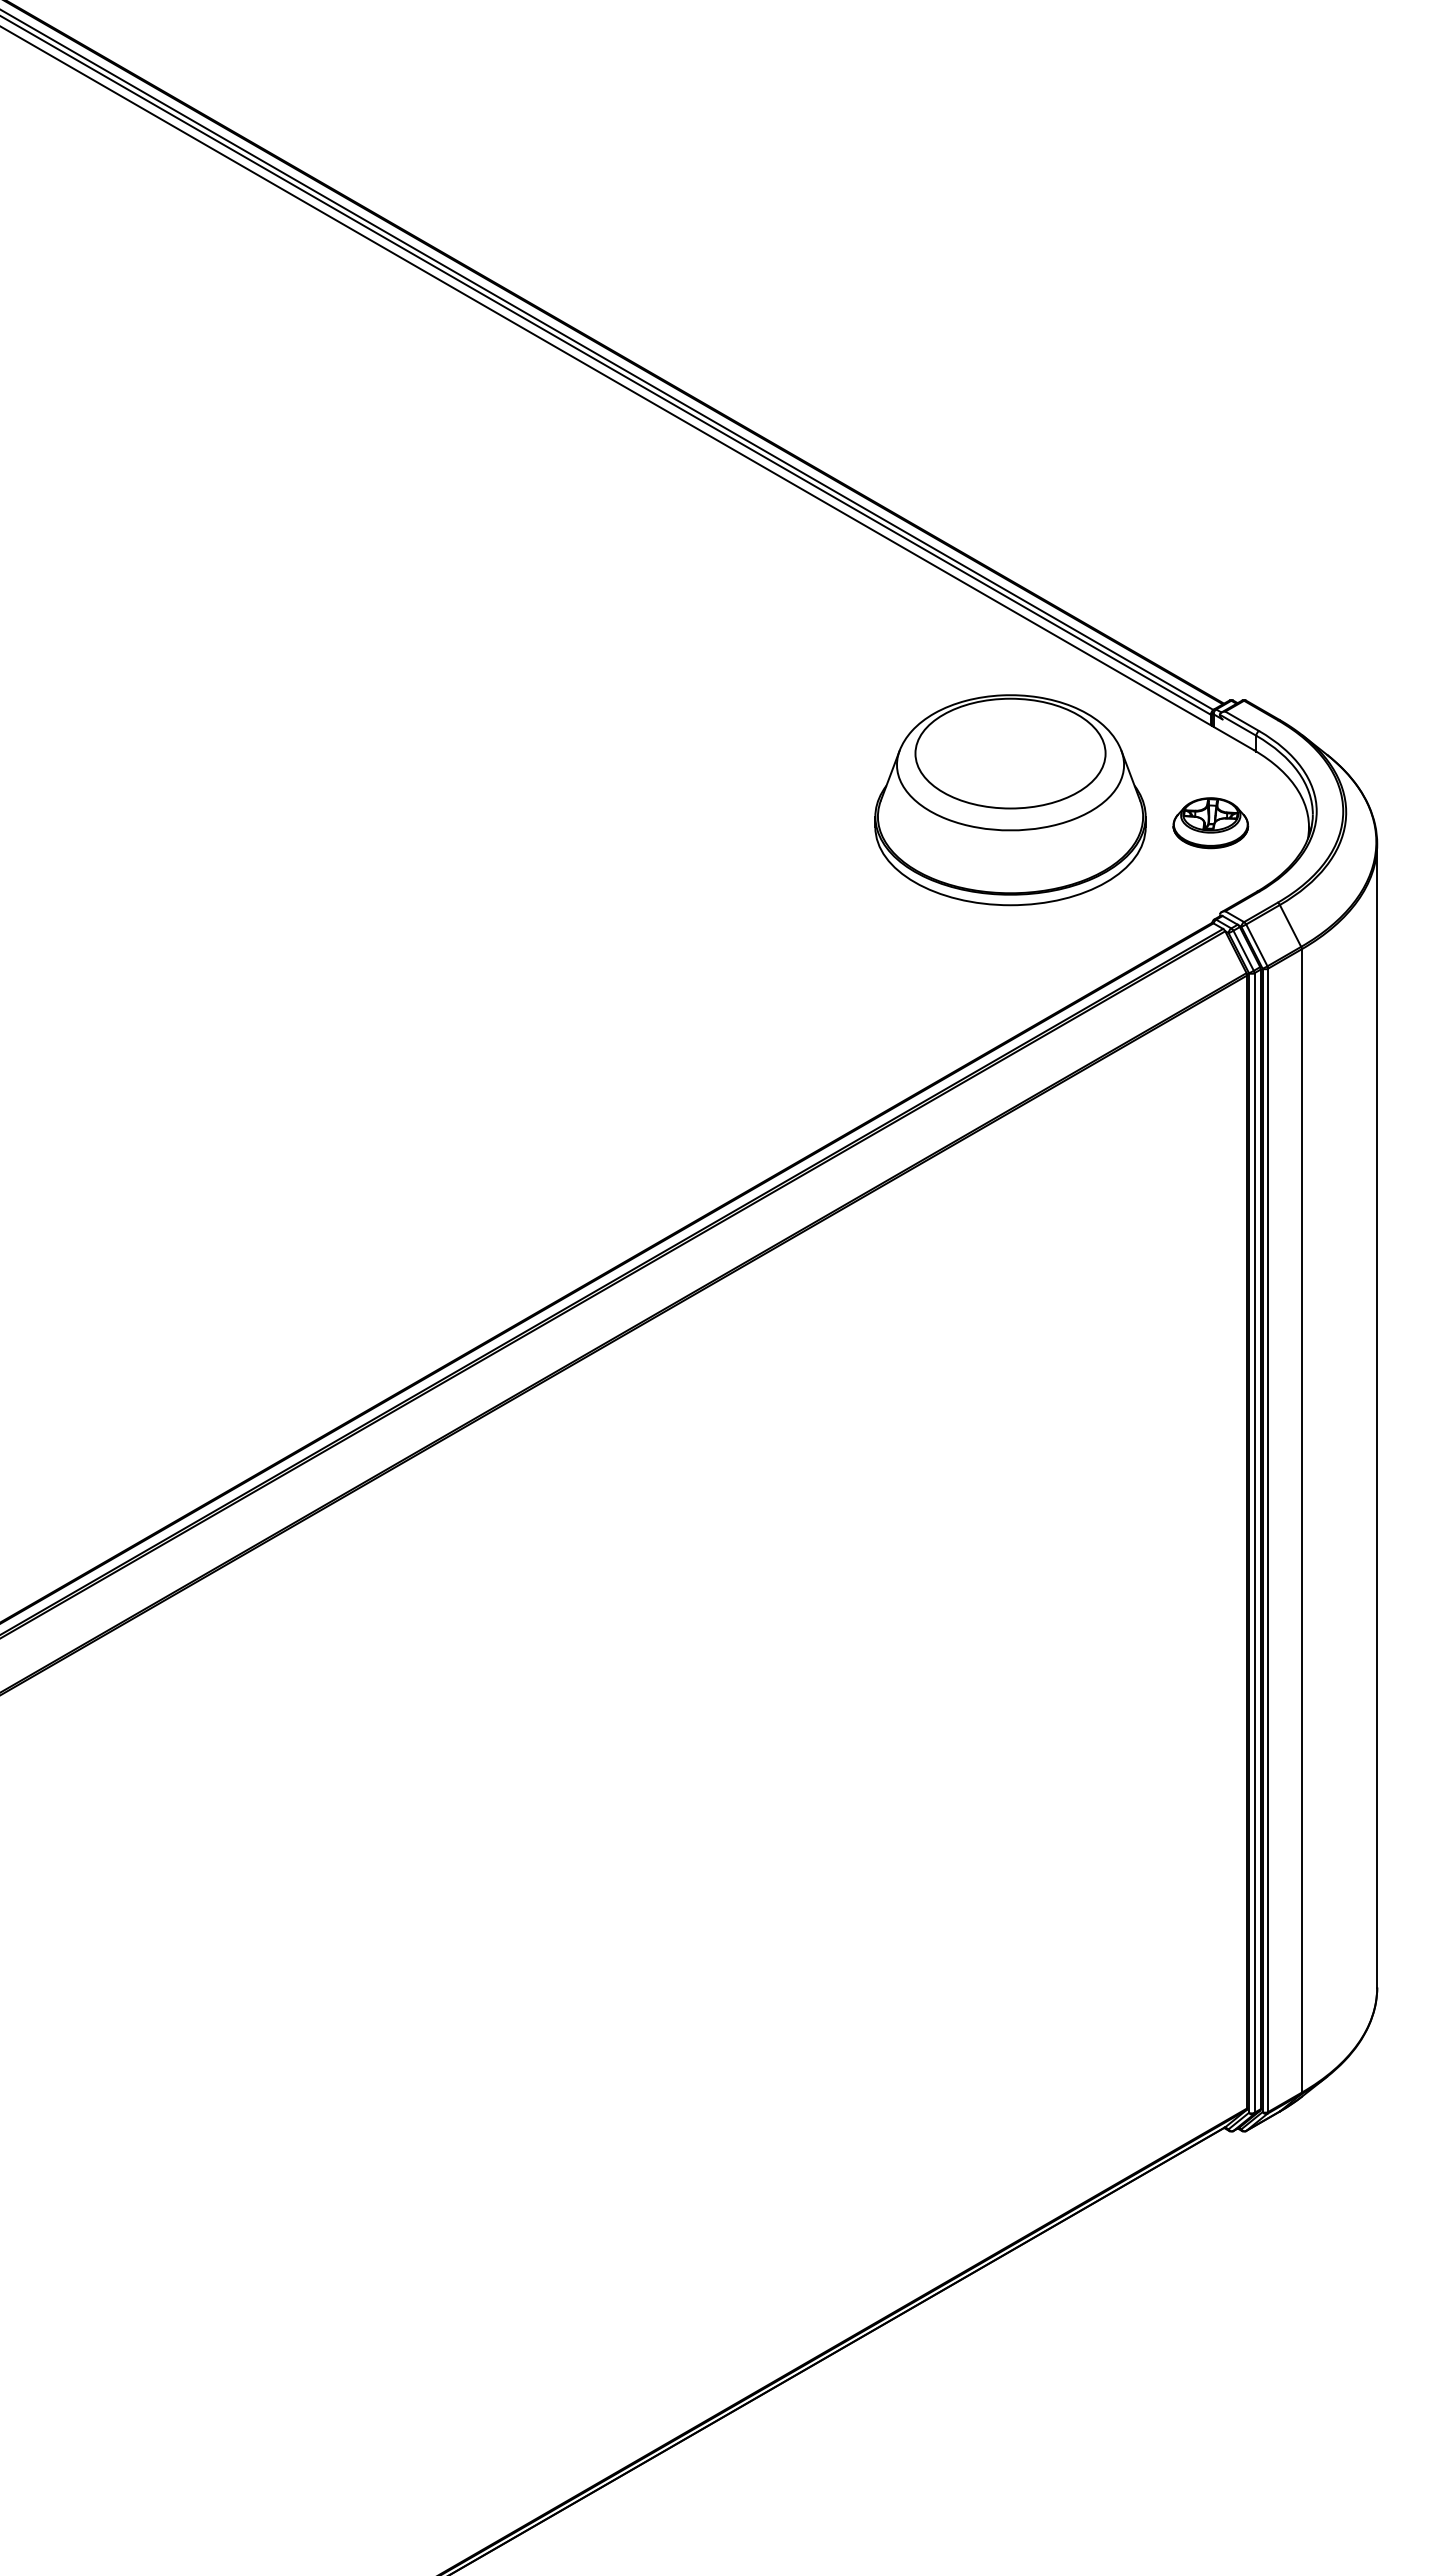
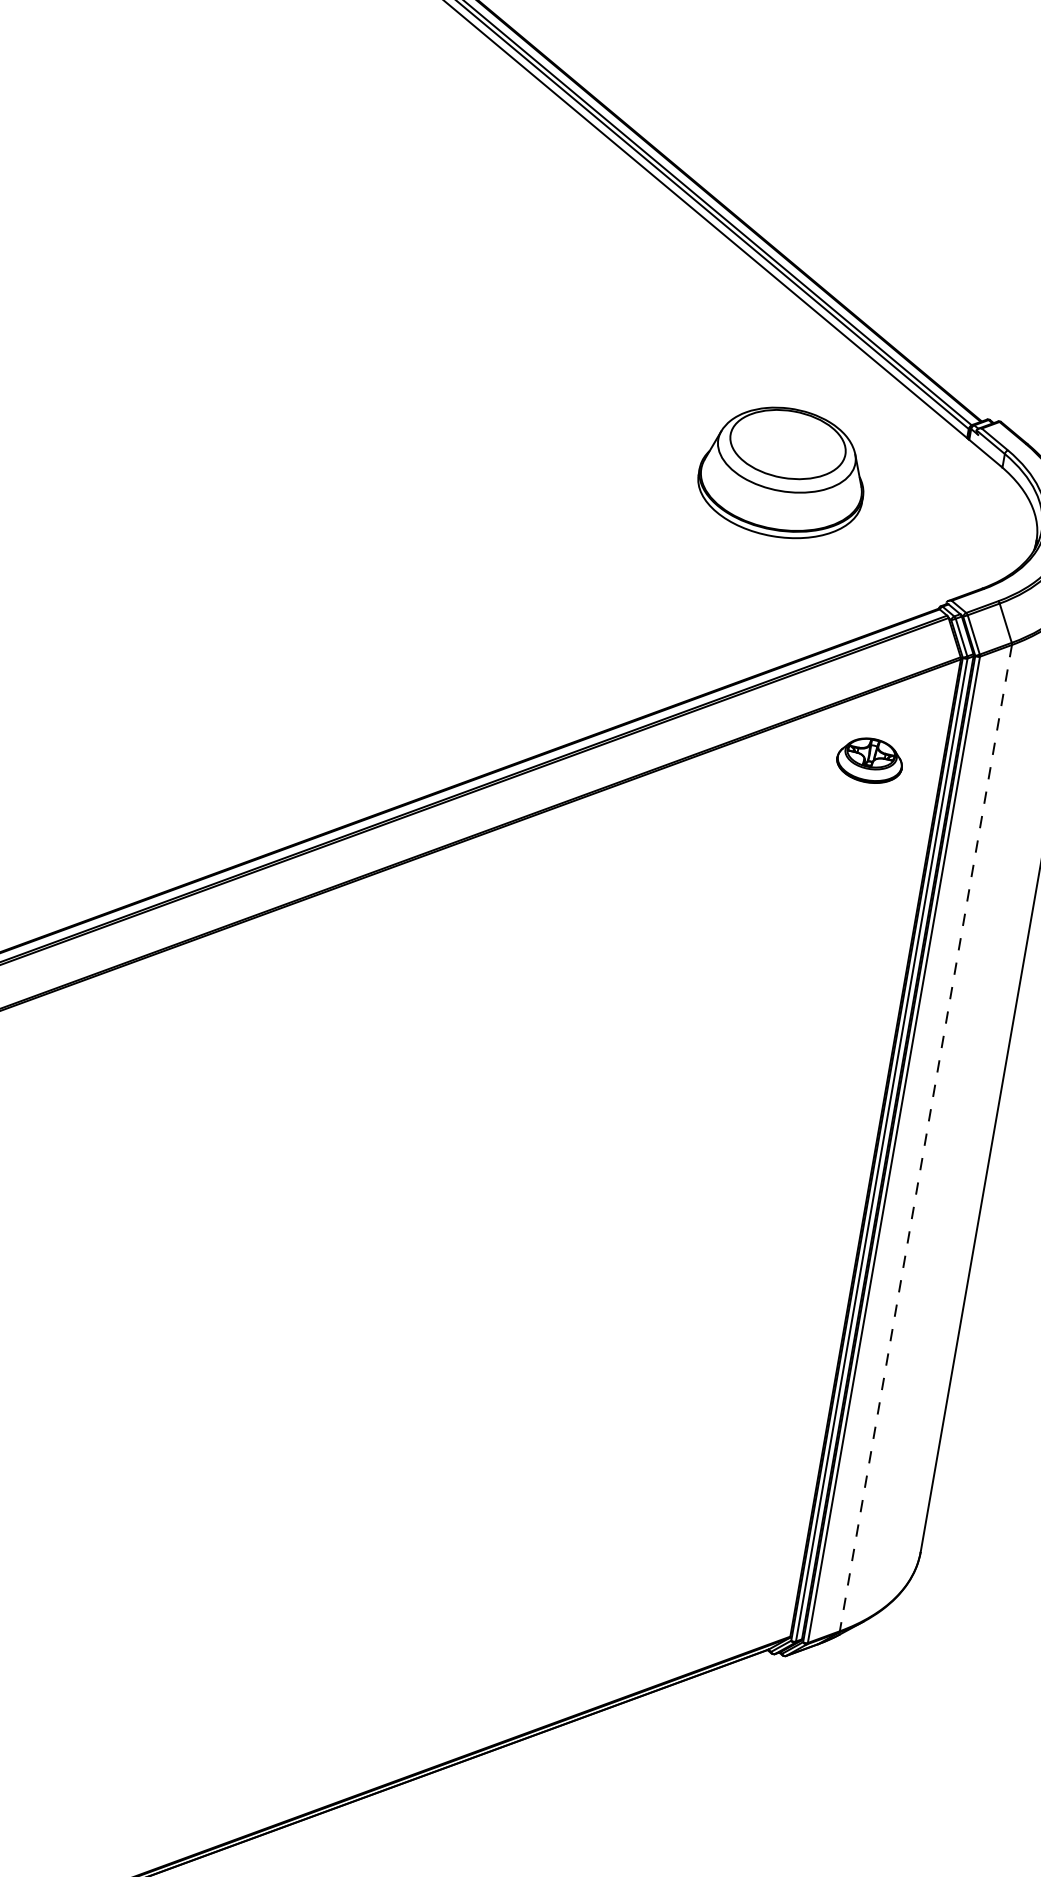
part: (1010, 800) -> (783, 472), size x0.7
part: (1210, 823) -> (869, 760), moved
line: (1301, 1520) -> (925, 1137), solid -> dashed

